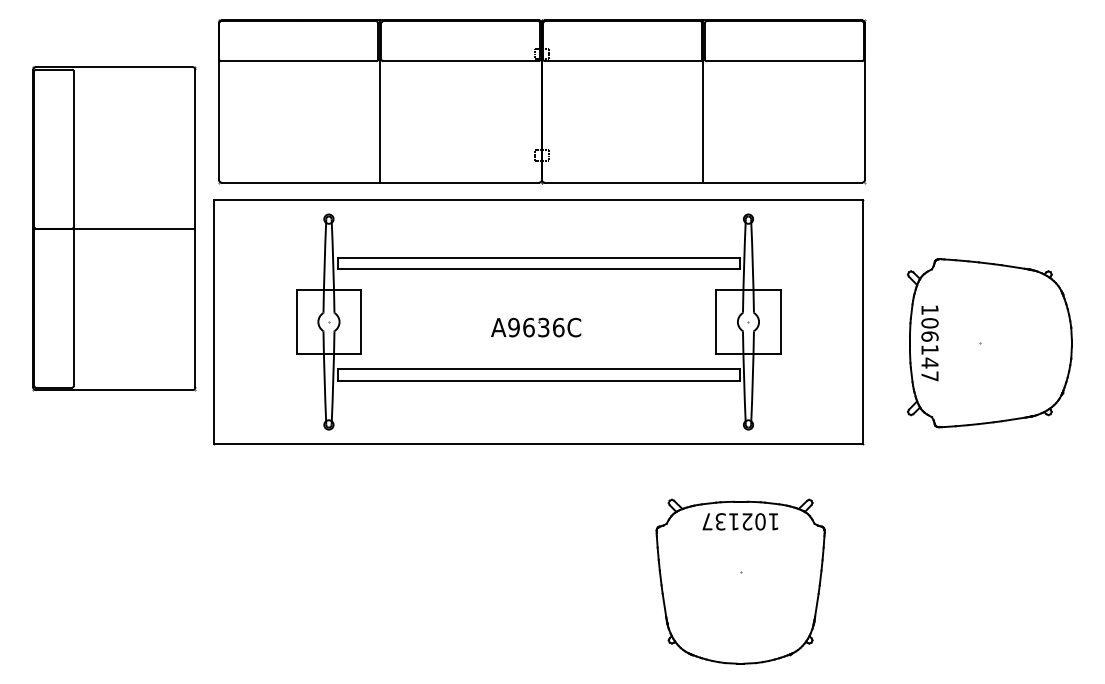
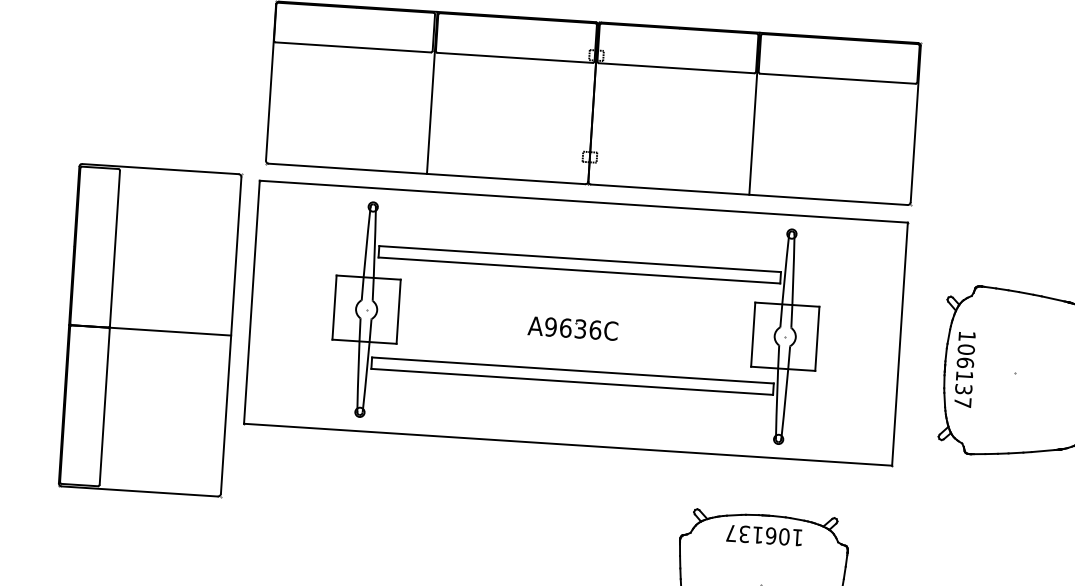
part: (114, 228) -> (150, 330), moved
text: (929, 362) -> (963, 388), 106147 -> 106137
text: (747, 521) -> (771, 535), 102137 -> 106137

